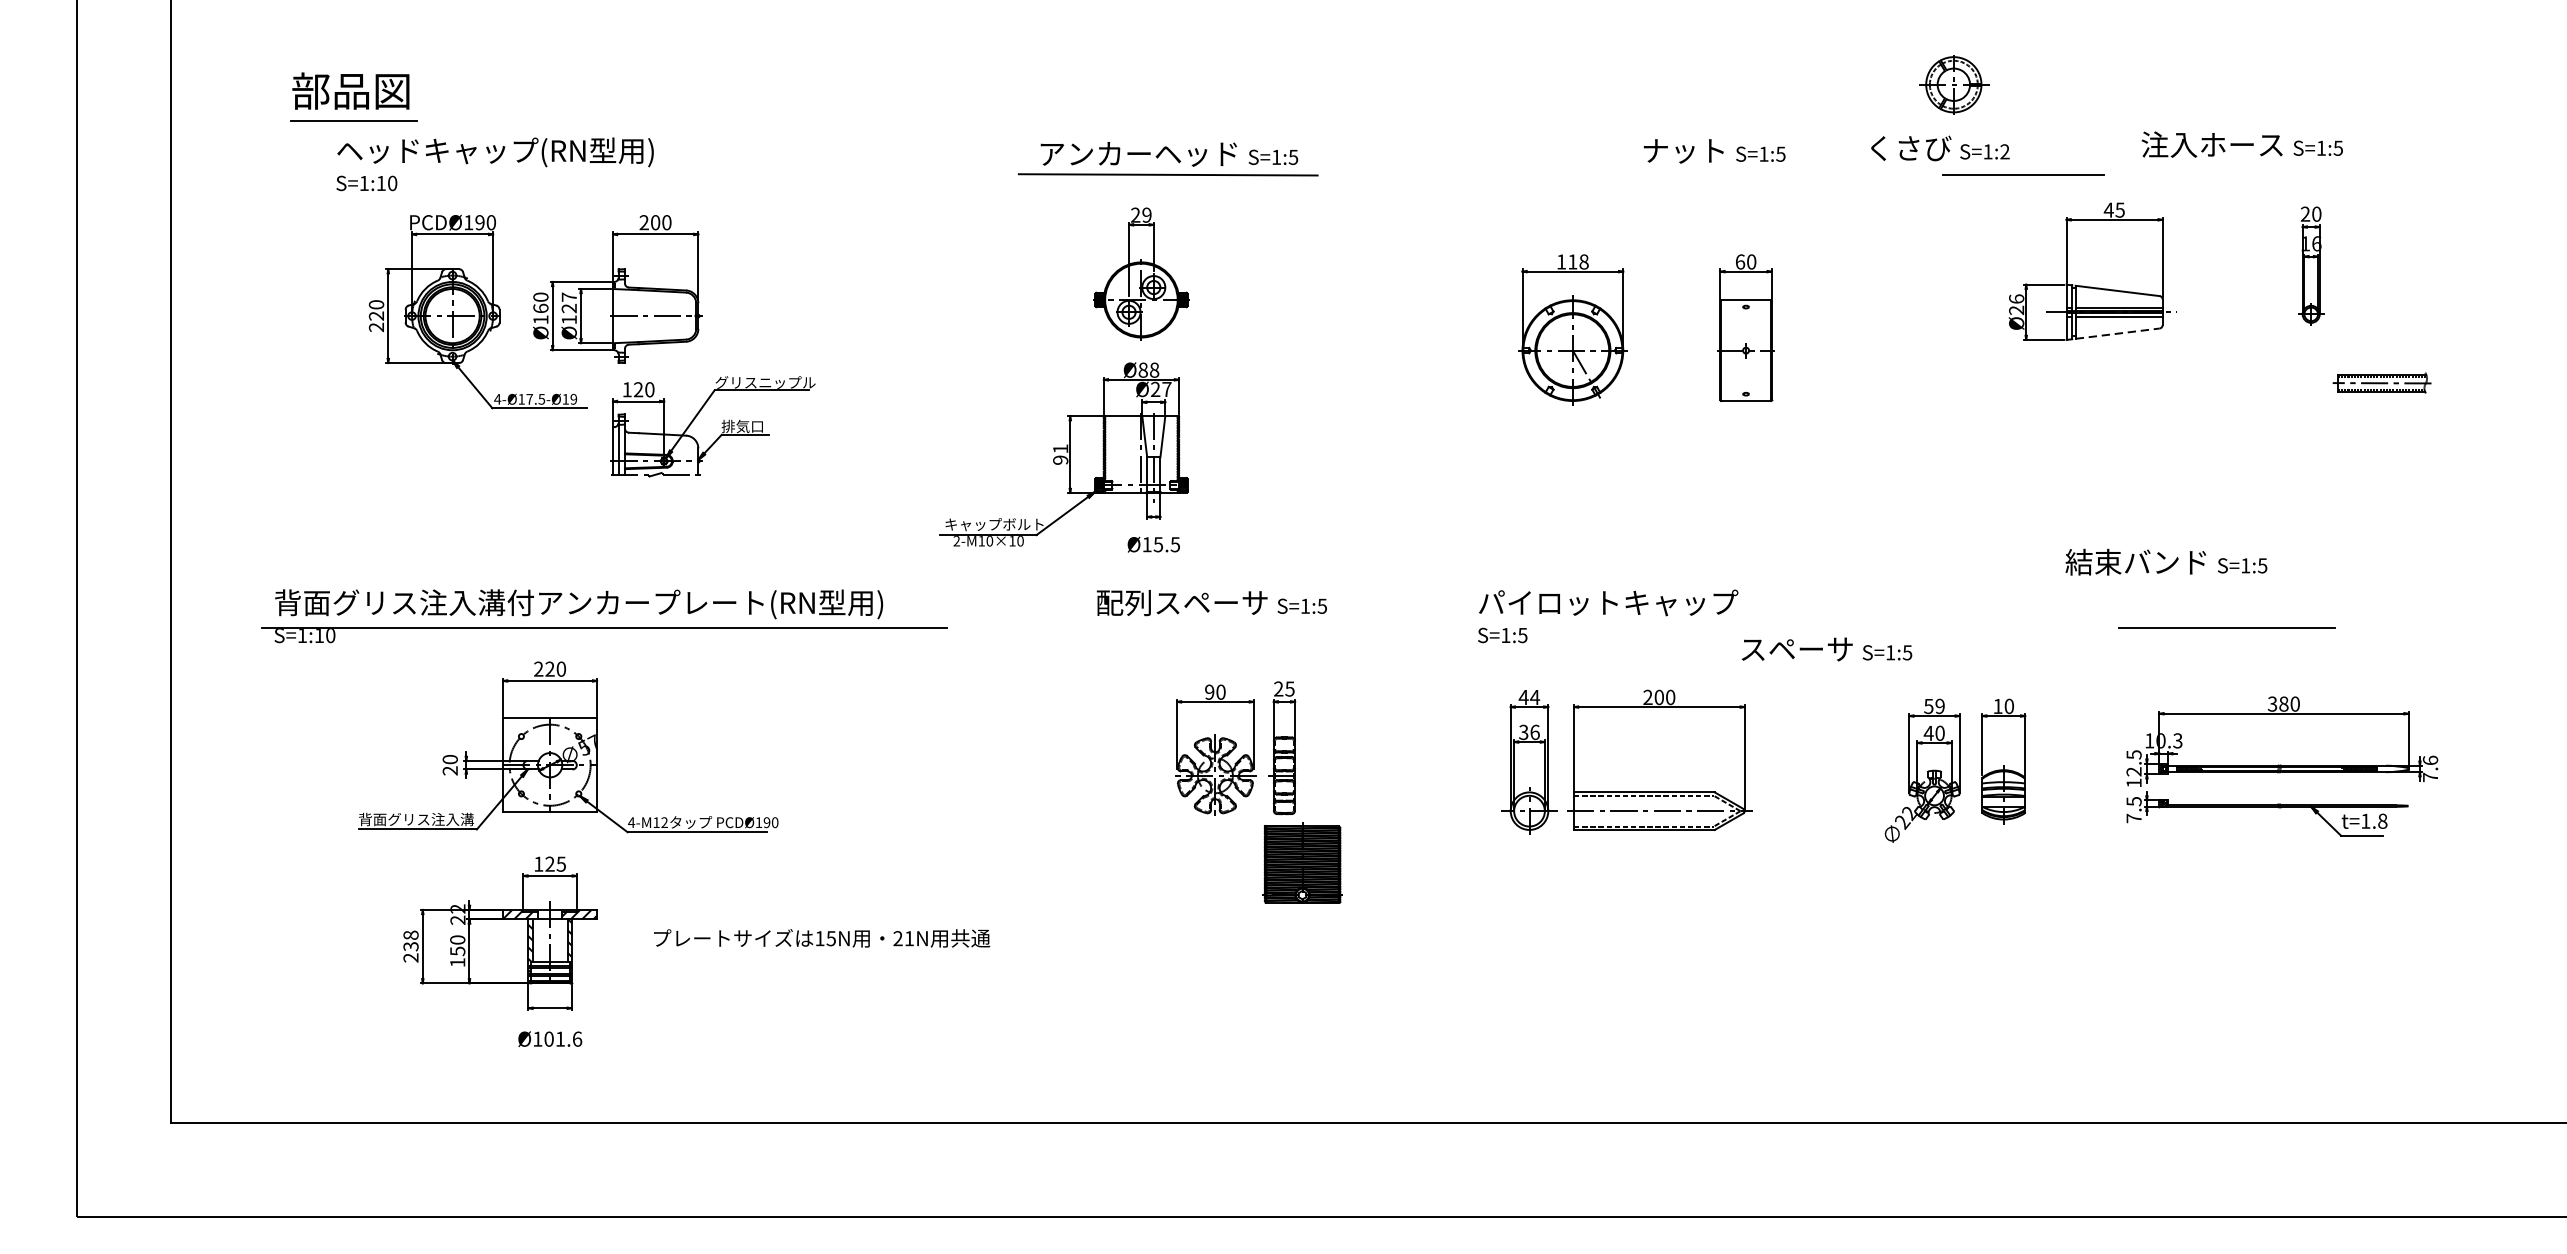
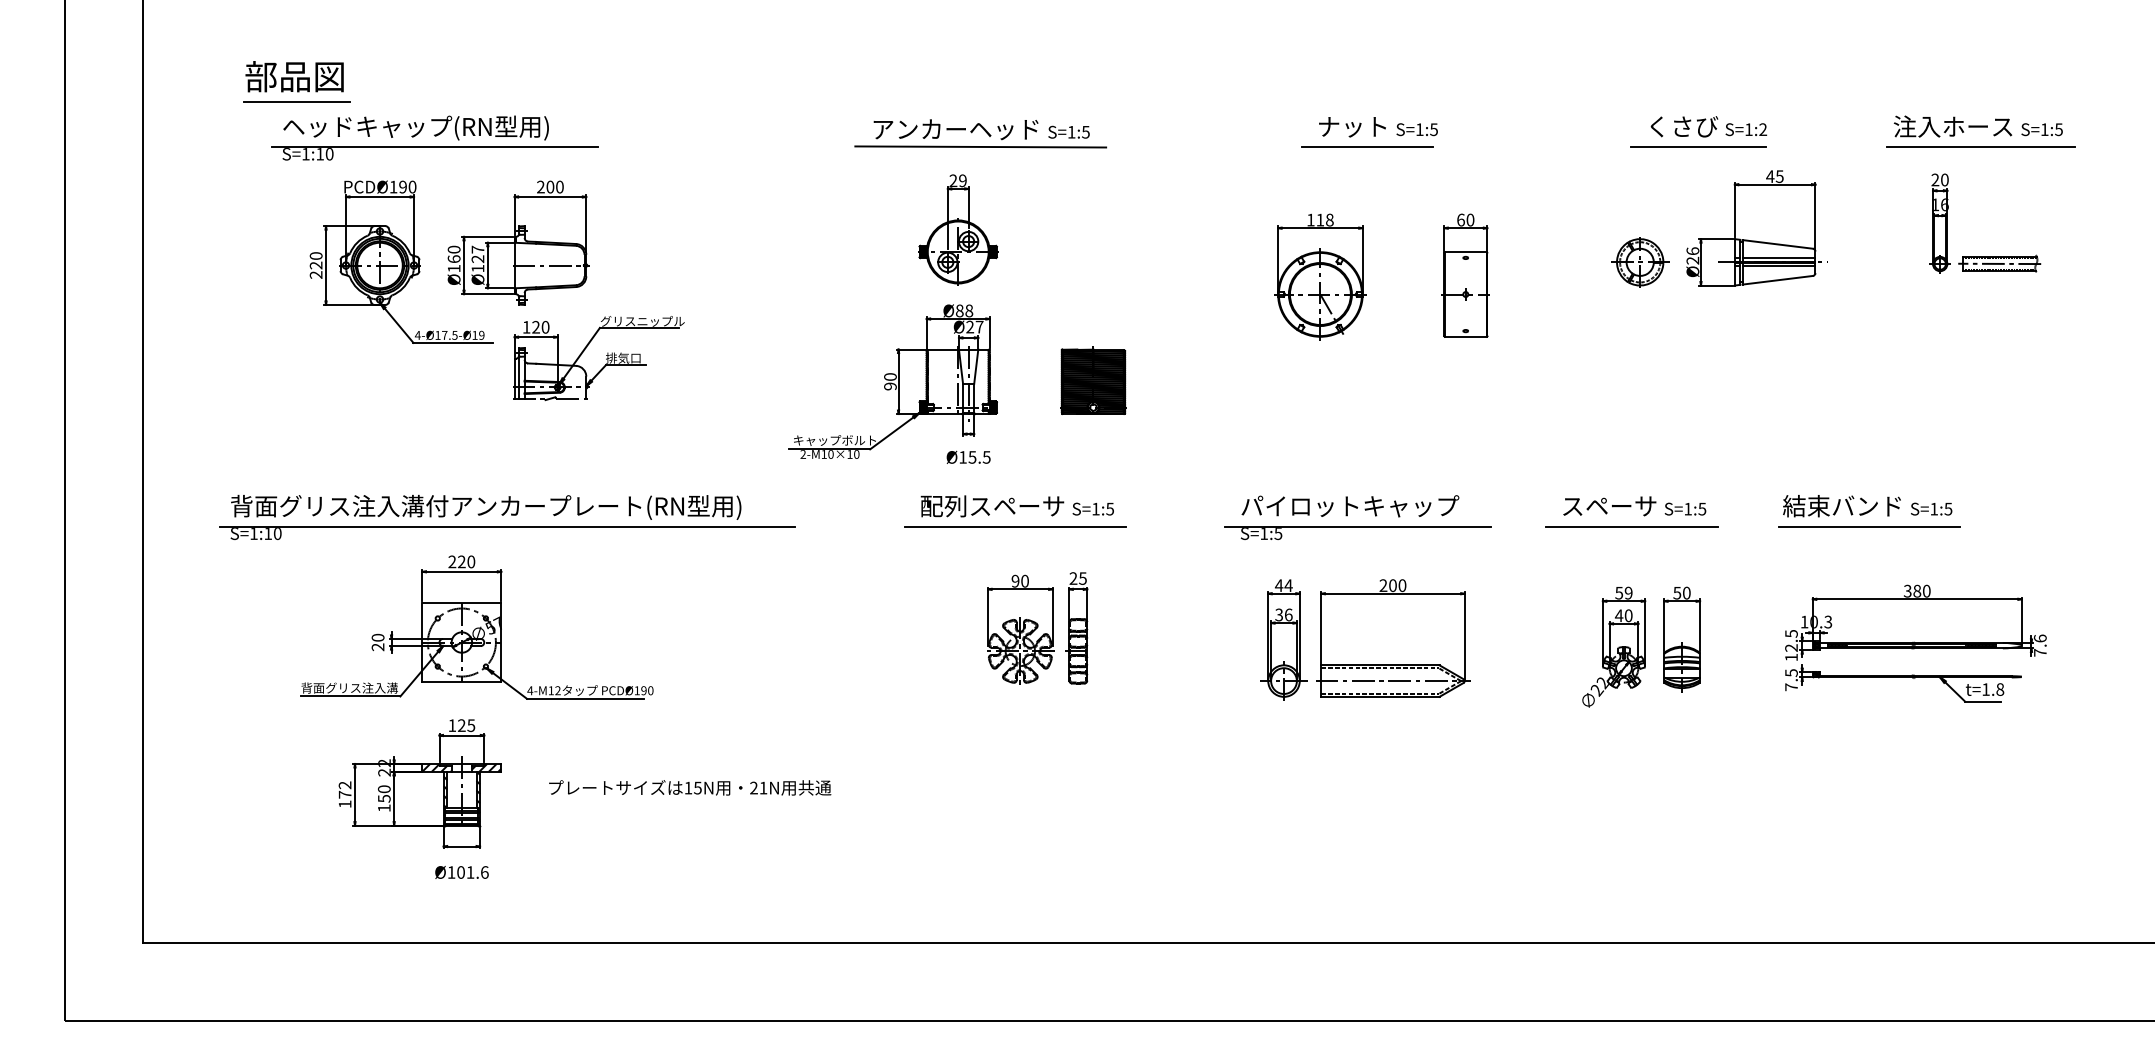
part: (1954, 84) -> (1640, 262), moved
text: (2241, 144) -> (1977, 126), moved
text: (1939, 148) -> (1708, 126), moved
text: (1714, 151) -> (1378, 127), moved
line: (517, 175) -> (434, 147), added
line: (1628, 175) -> (1367, 147), added
line: (2359, 175) -> (1980, 147), added
line: (2118, 333) -> (1778, 280), dashed -> solid
part: (2381, 382) -> (1999, 263), moved
text: (1060, 448) -> (890, 376), 91 -> 90
text: (2166, 562) -> (1867, 506), moved
line: (1209, 627) -> (1015, 526), added
line: (1618, 627) -> (1358, 526), added
line: (1943, 627) -> (1631, 526), added
text: (1826, 649) -> (1634, 506), moved
text: (1998, 706) -> (1677, 593), 10 -> 50
part: (1302, 862) -> (1093, 380), moved
text: (410, 946) -> (344, 794), 238 -> 172

